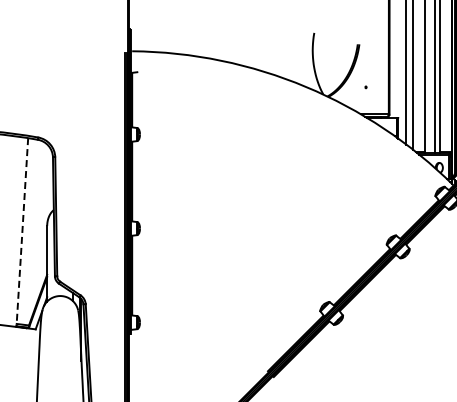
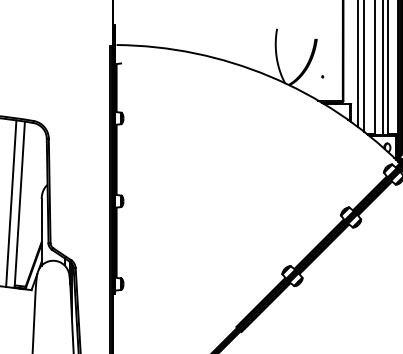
line: (12, 230) -> (11, 203), added
line: (22, 232) -> (19, 204), dashed -> solid

